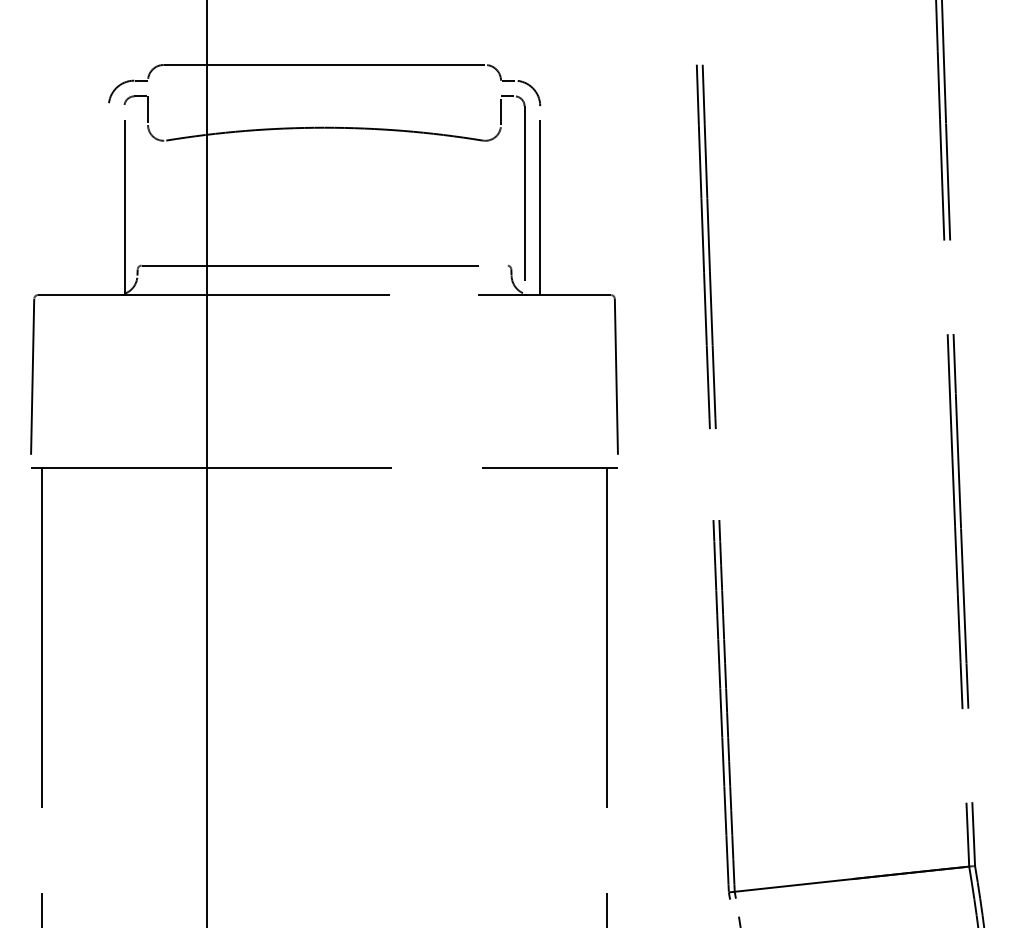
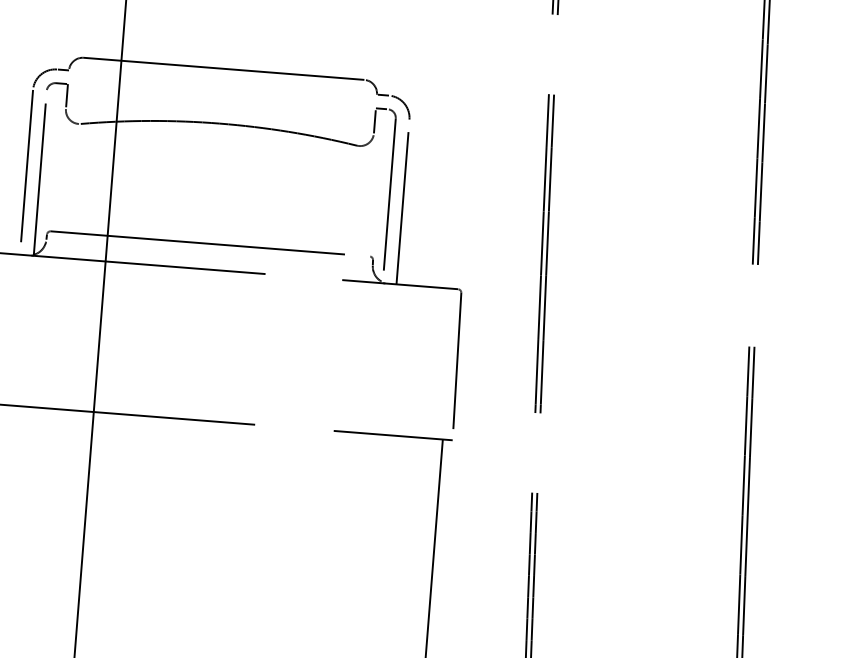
line: (108, 200) -> (26, 172), added

